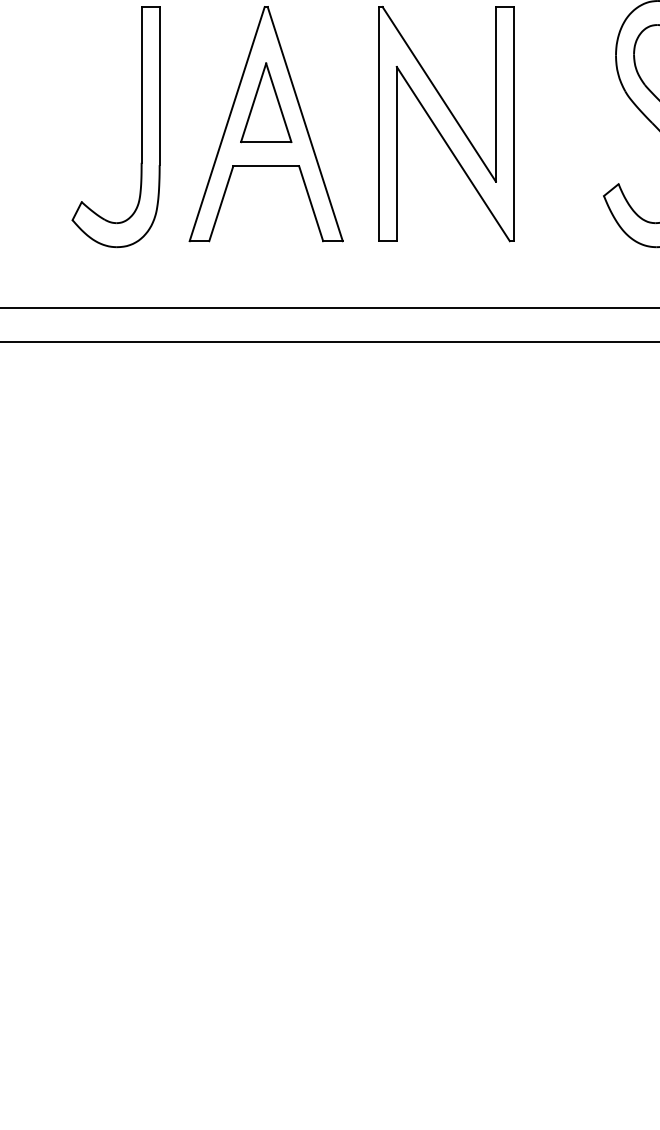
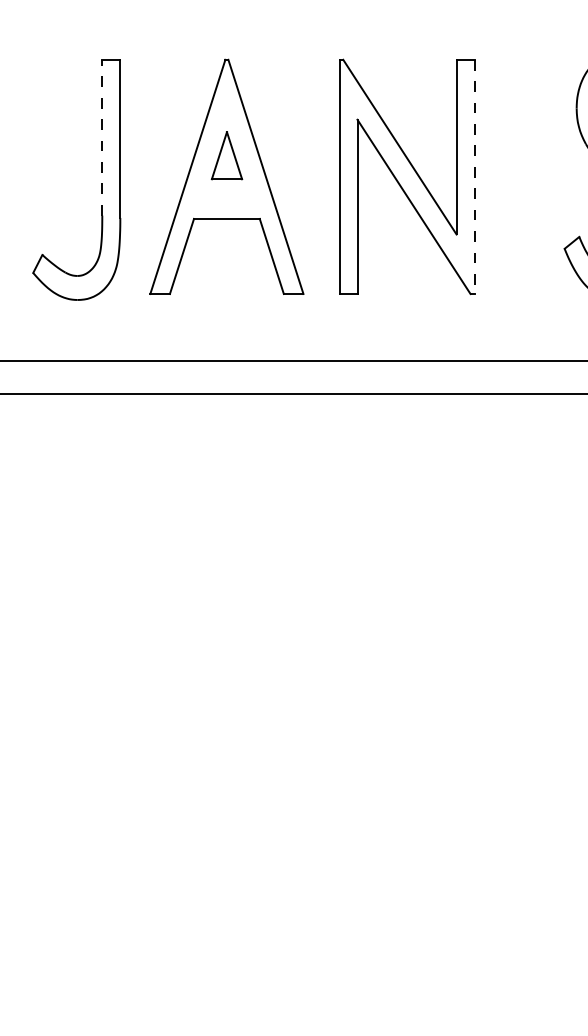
line: (141, 84) -> (102, 137), solid -> dashed
part: (266, 102) -> (227, 155), size x0.6
line: (513, 124) -> (474, 177), solid -> dashed

